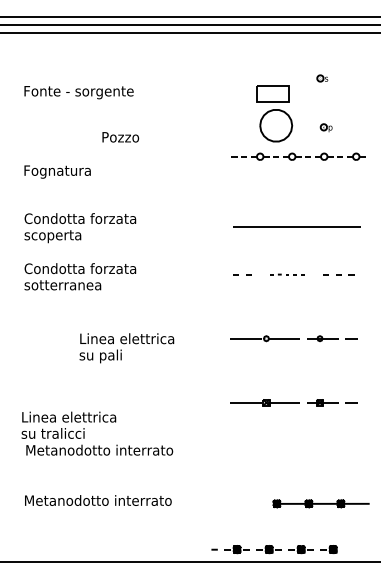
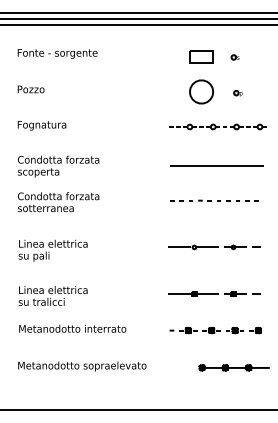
text: (78, 92) -> (57, 53), moved
part: (272, 93) -> (201, 56), moved
text: (120, 137) -> (30, 89), moved
part: (298, 156) -> (217, 126), moved
part: (287, 274) -> (209, 200), size x1.67
text: (126, 348) -> (52, 250), moved
text: (68, 424) -> (52, 295), moved
text: (157, 501) -> (114, 366), Metanodotto interrato -> Metanodotto sopraelevato
part: (274, 549) -> (215, 330), moved

